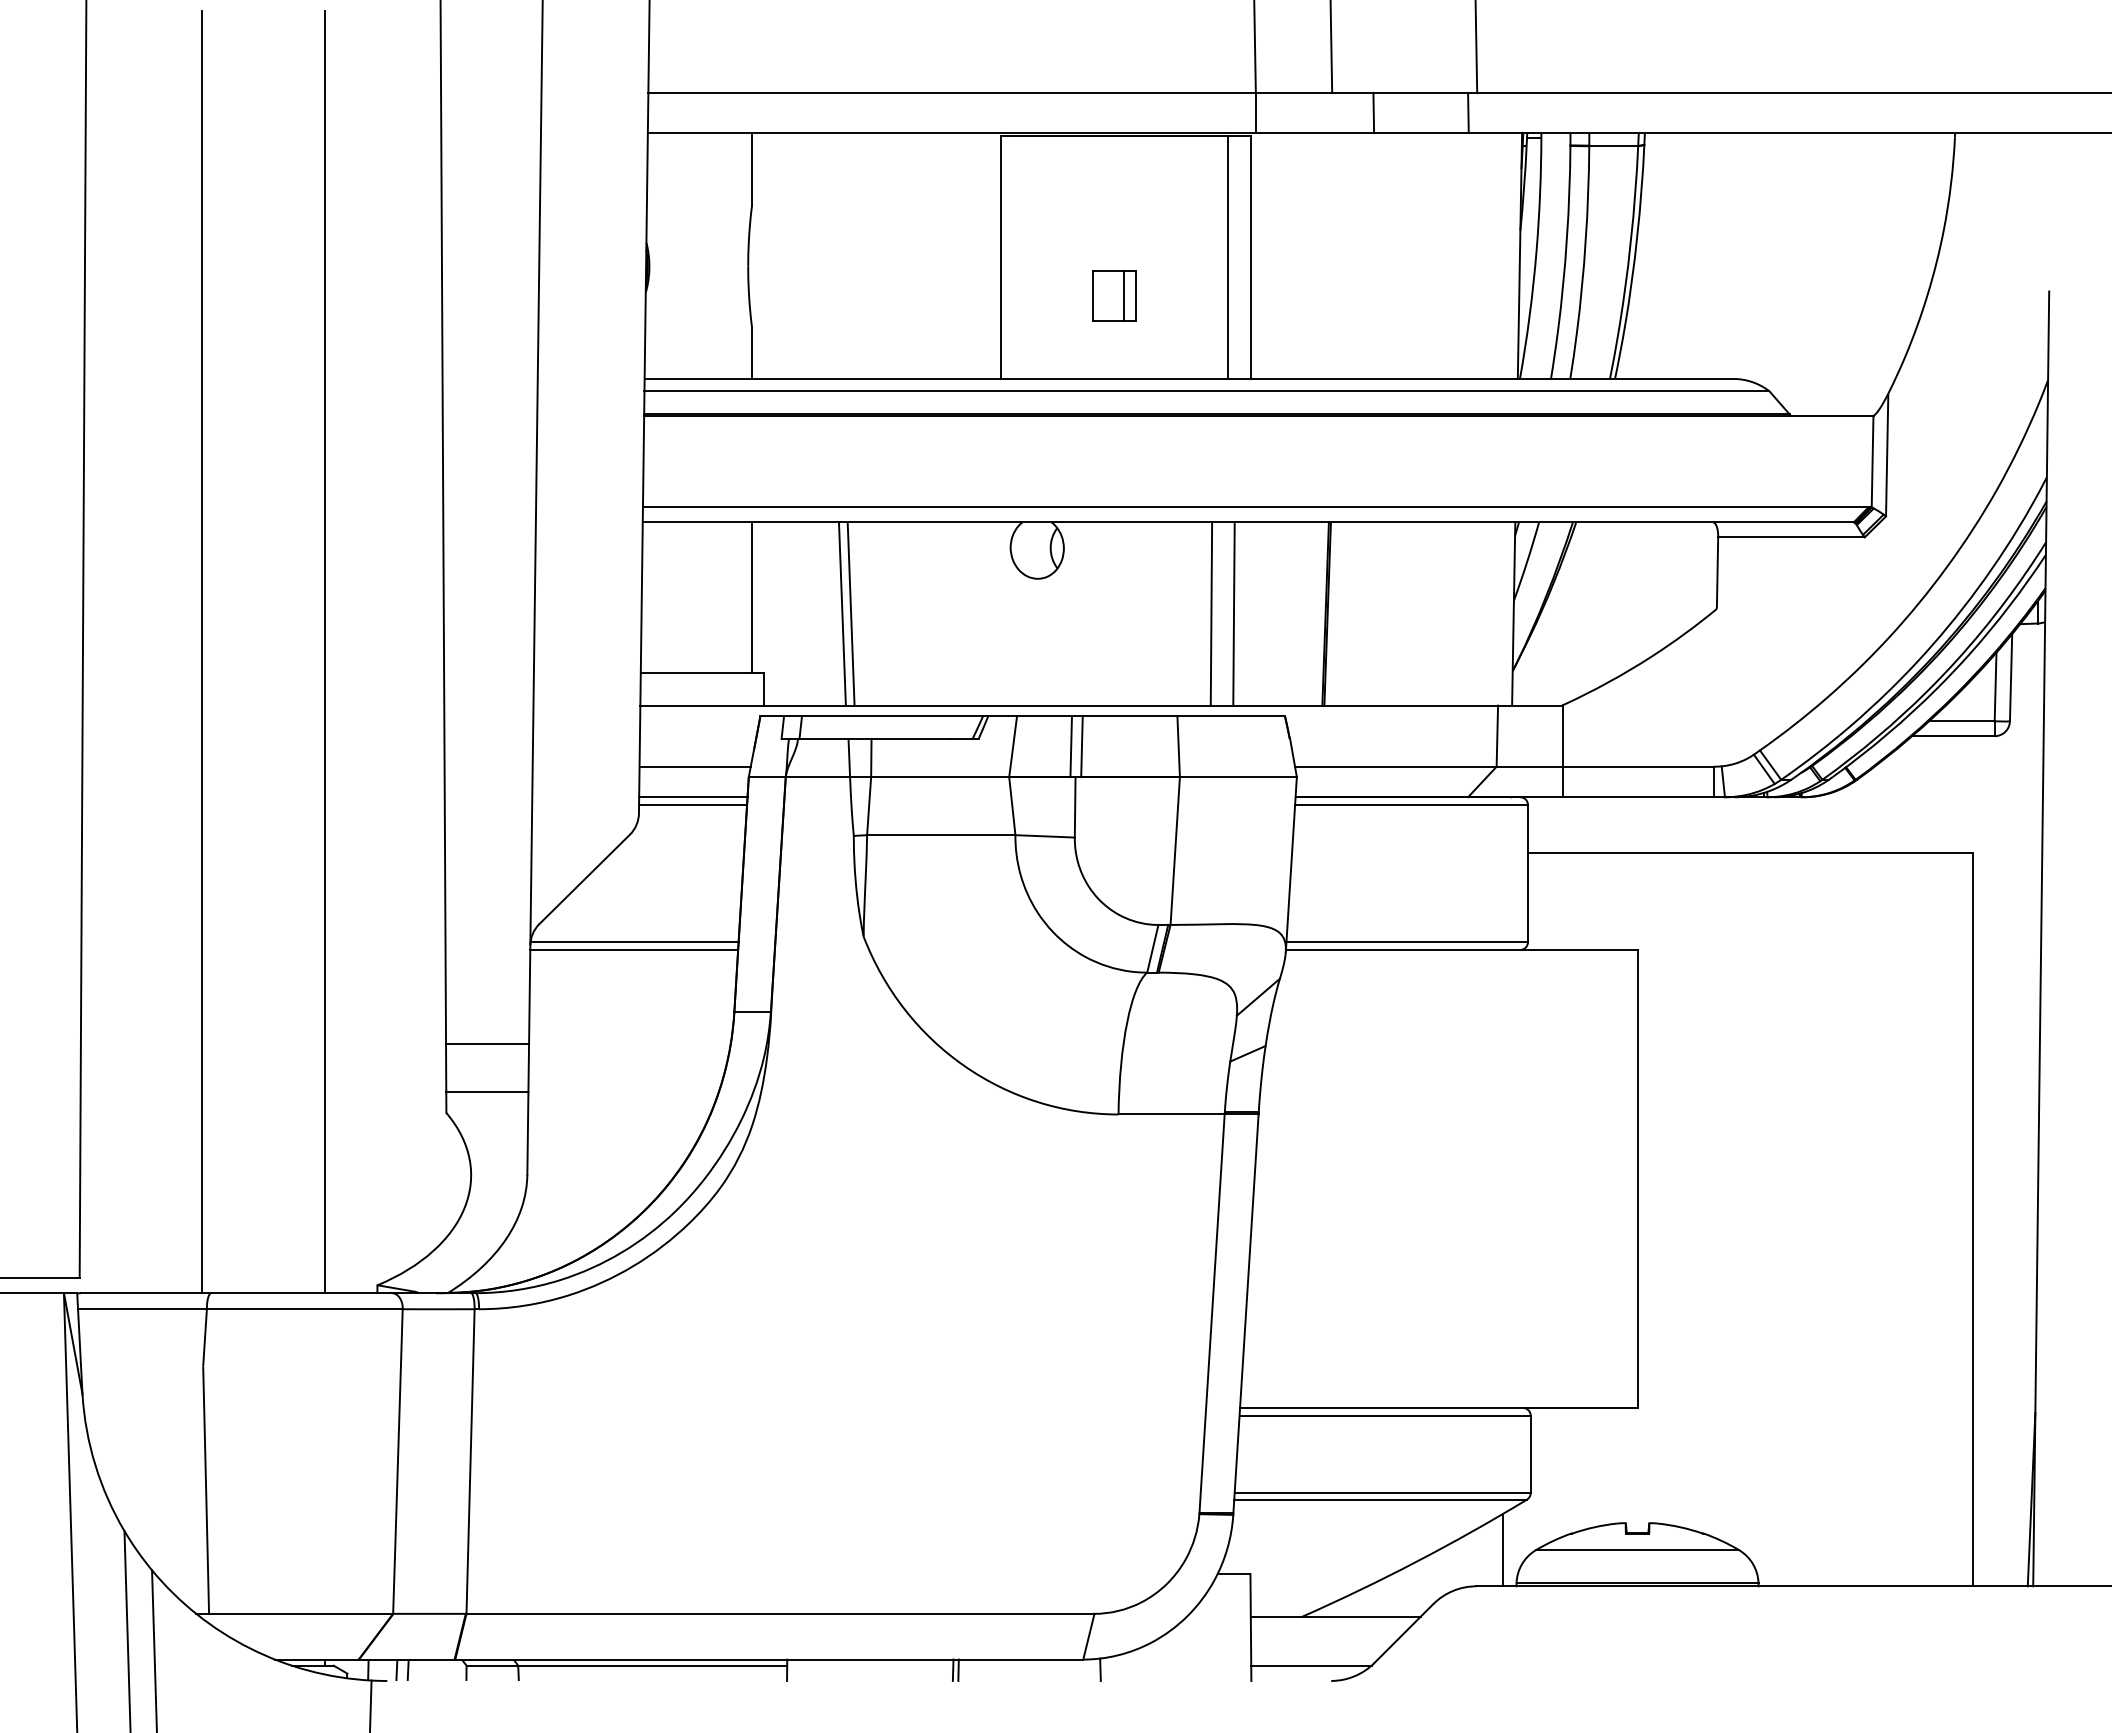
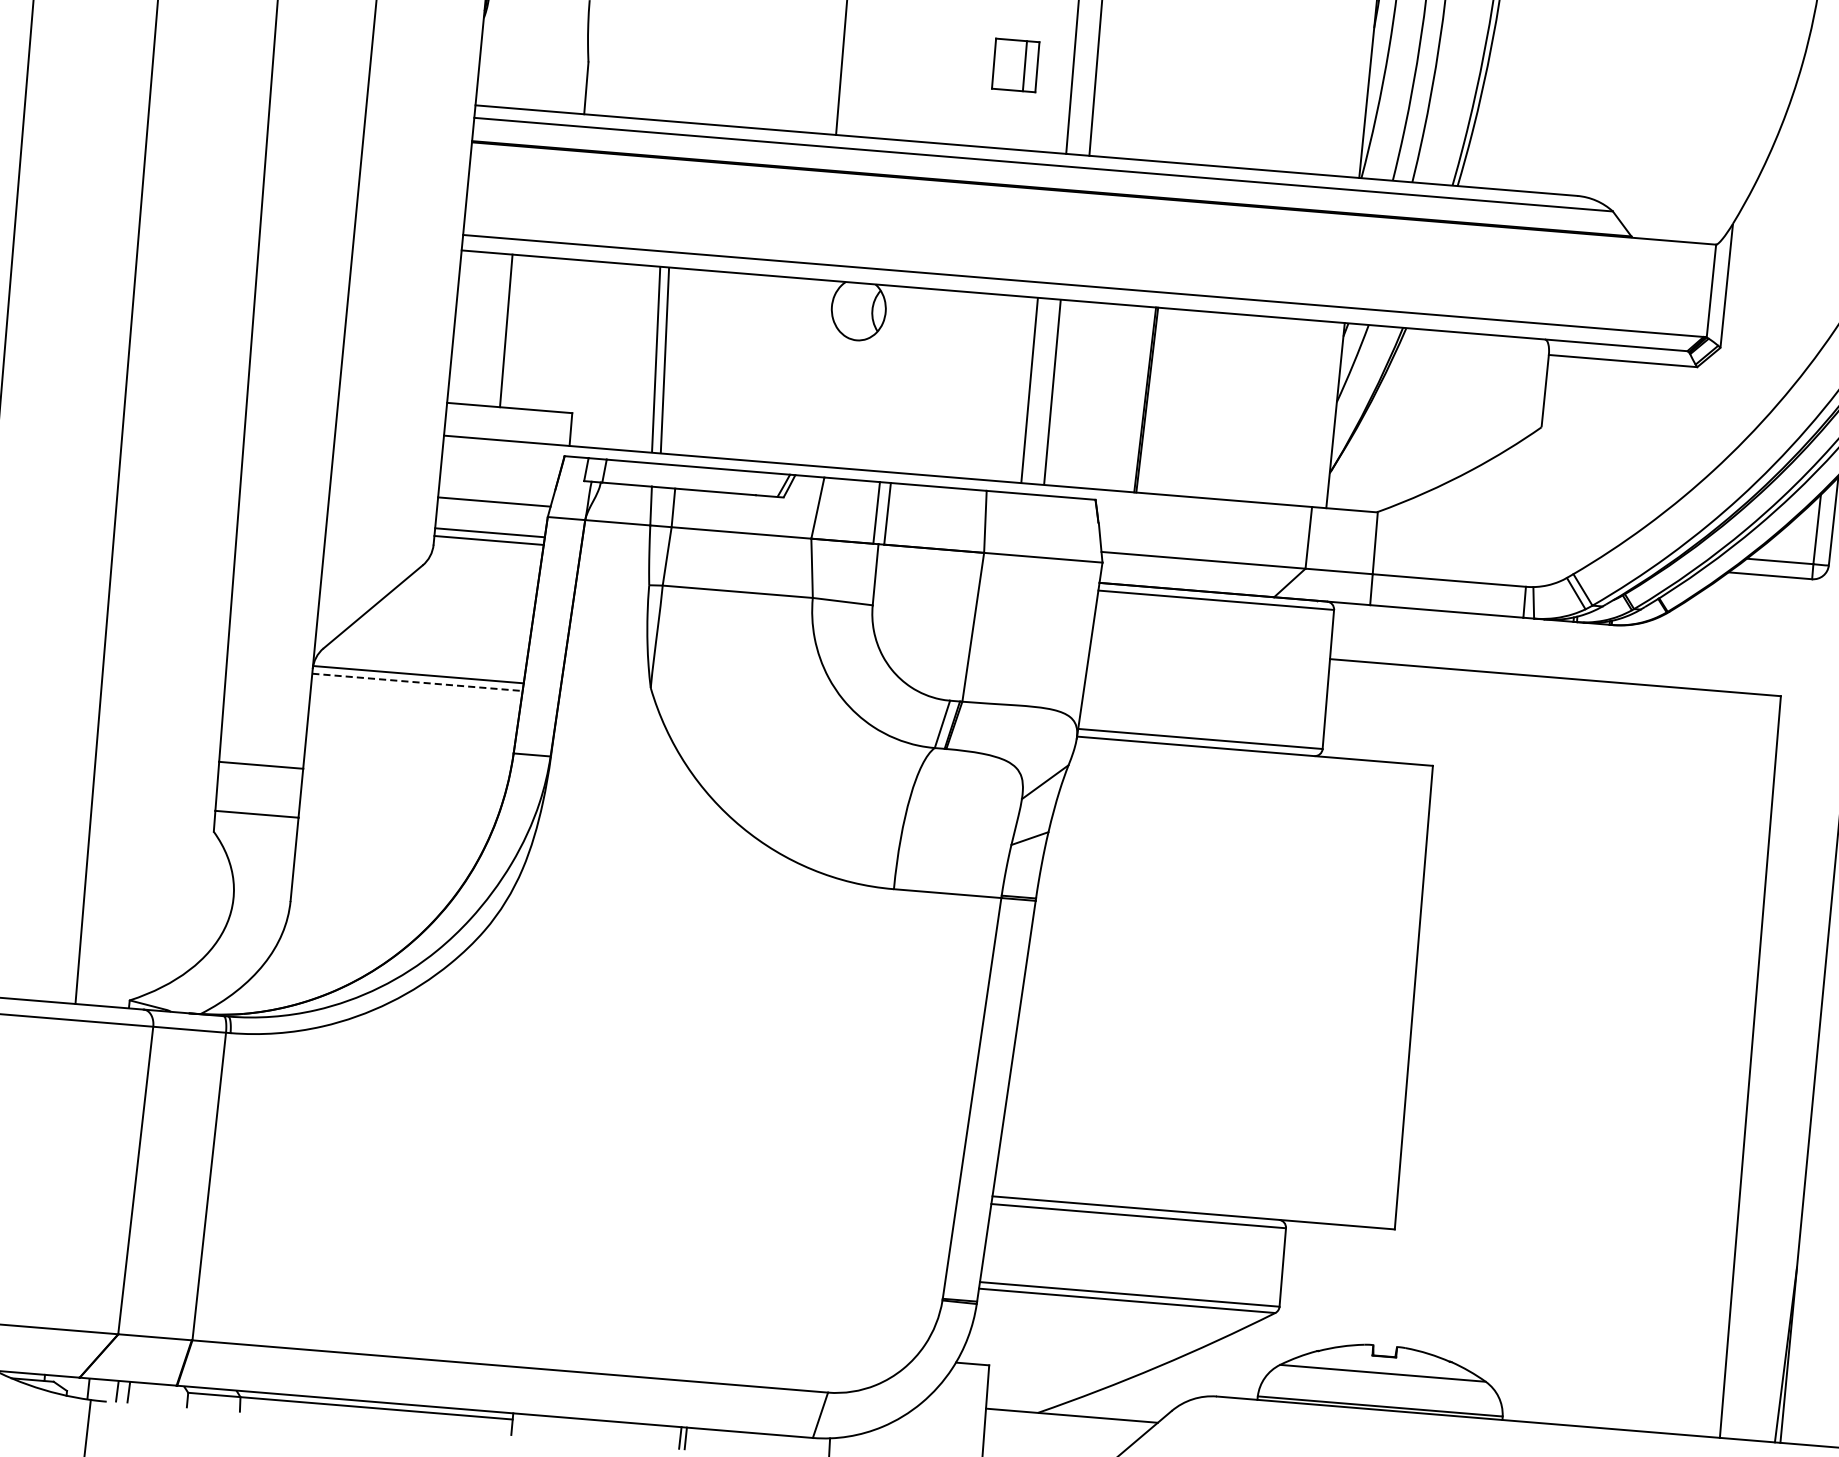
part: (1114, 295) -> (1015, 64), moved
line: (752, 597) -> (506, 330), moved
line: (634, 949) -> (417, 681), solid -> dashed
line: (1503, 1549) -> (1247, 1361), removed

